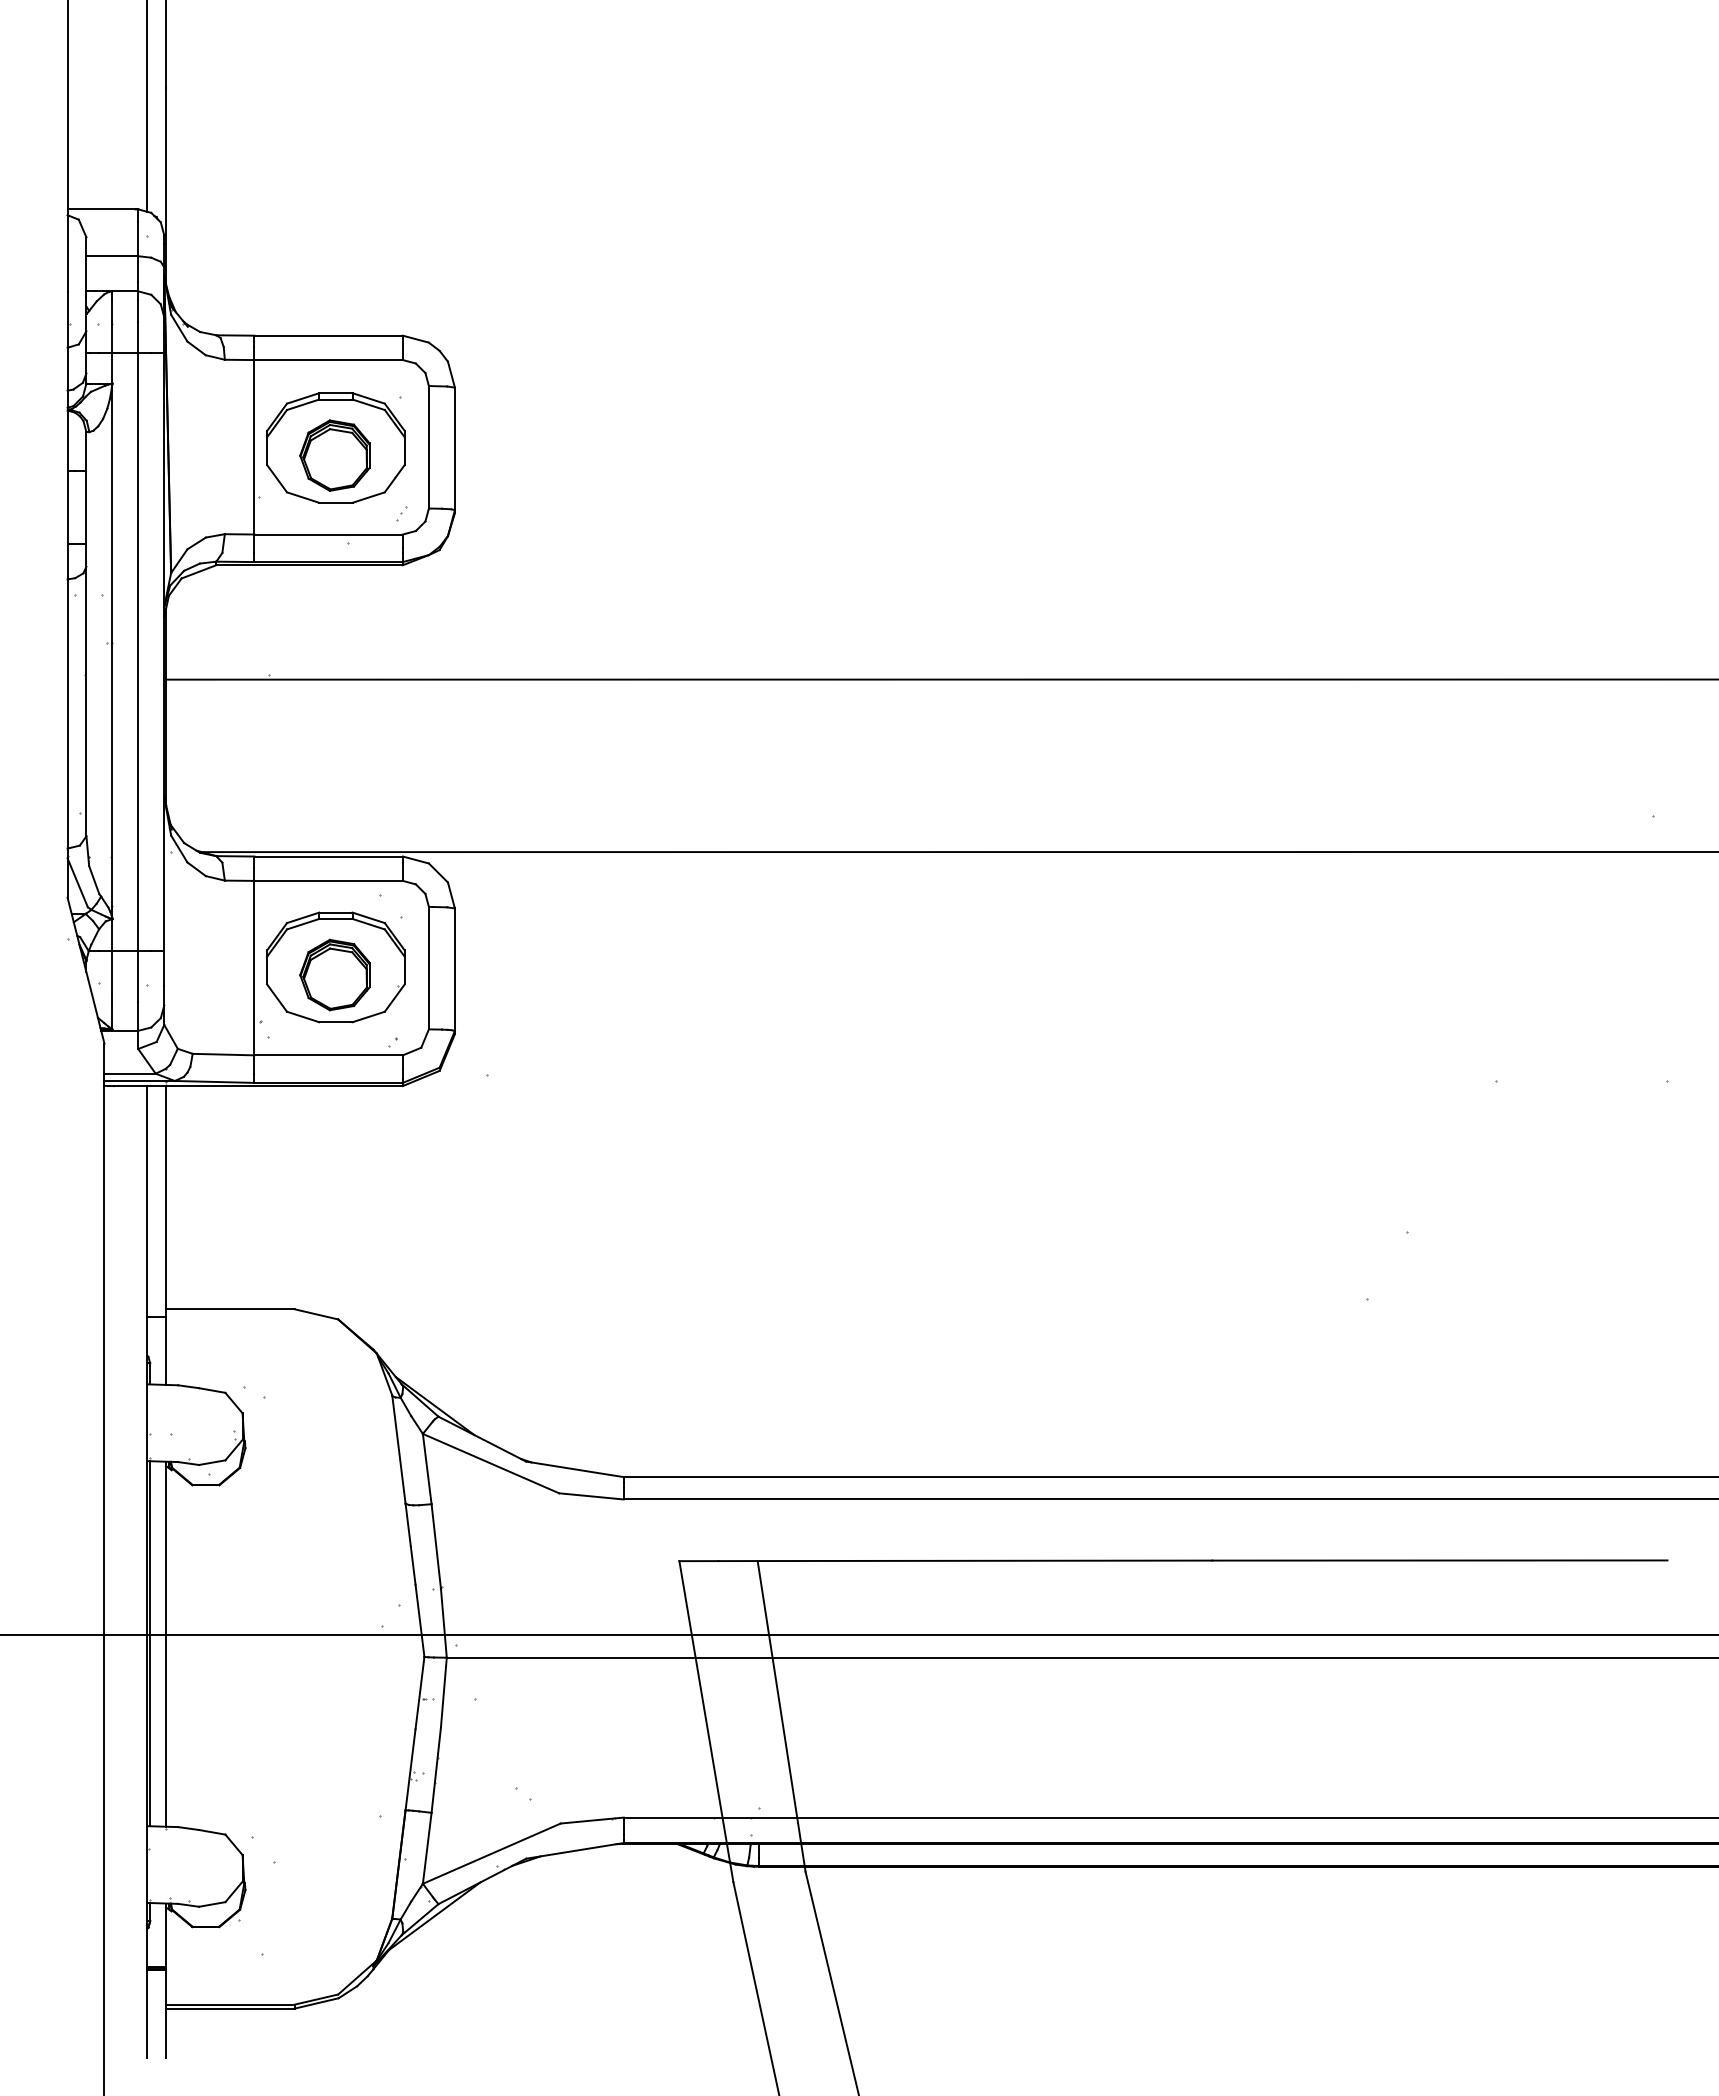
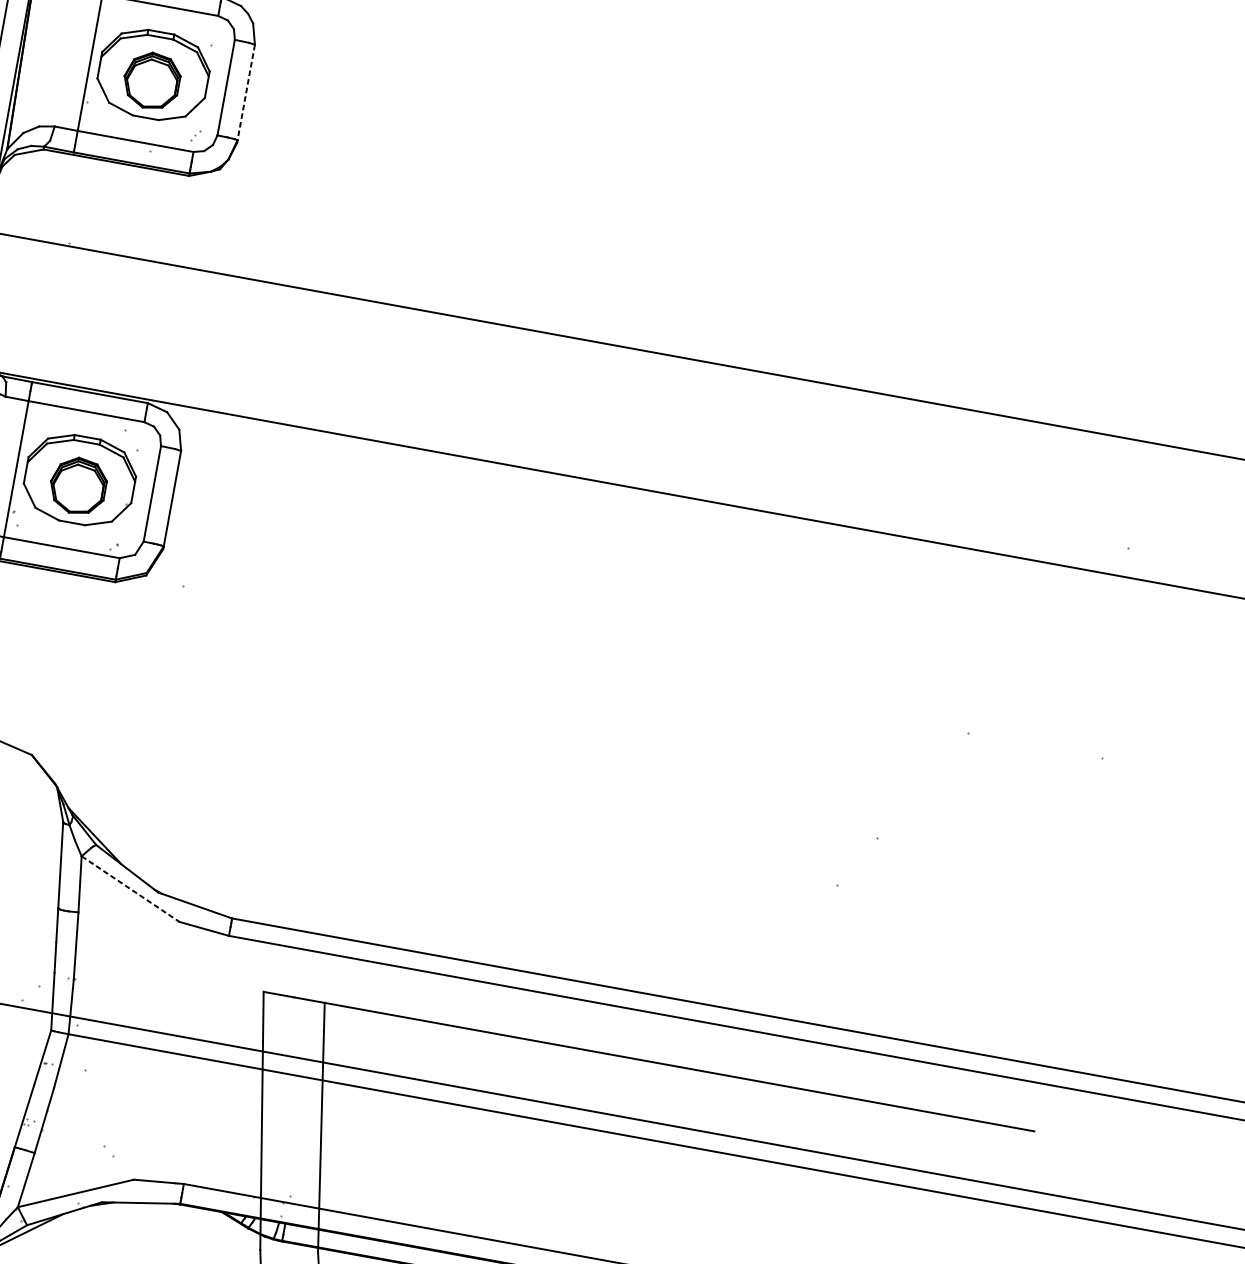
line: (454, 449) -> (245, 93), solid -> dashed
line: (491, 1463) -> (130, 889), solid -> dashed

